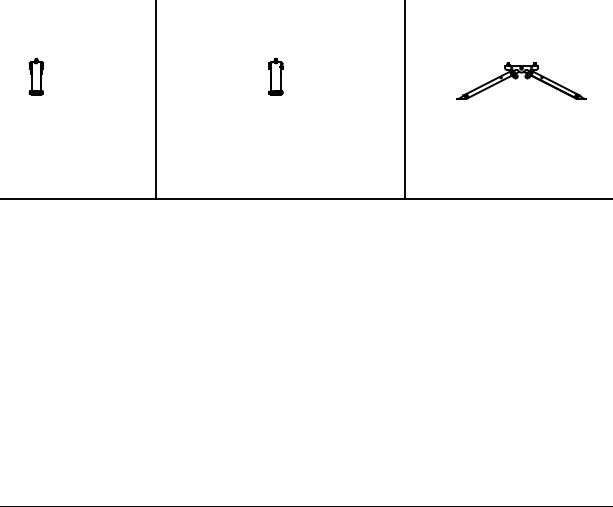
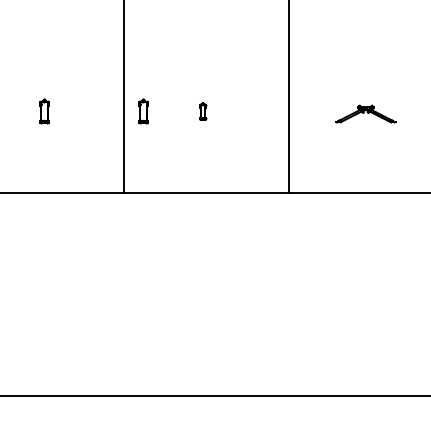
part: (185, 76) -> (143, 111), added
part: (274, 76) -> (202, 111), size x0.7
part: (521, 79) -> (365, 113), size x0.7

